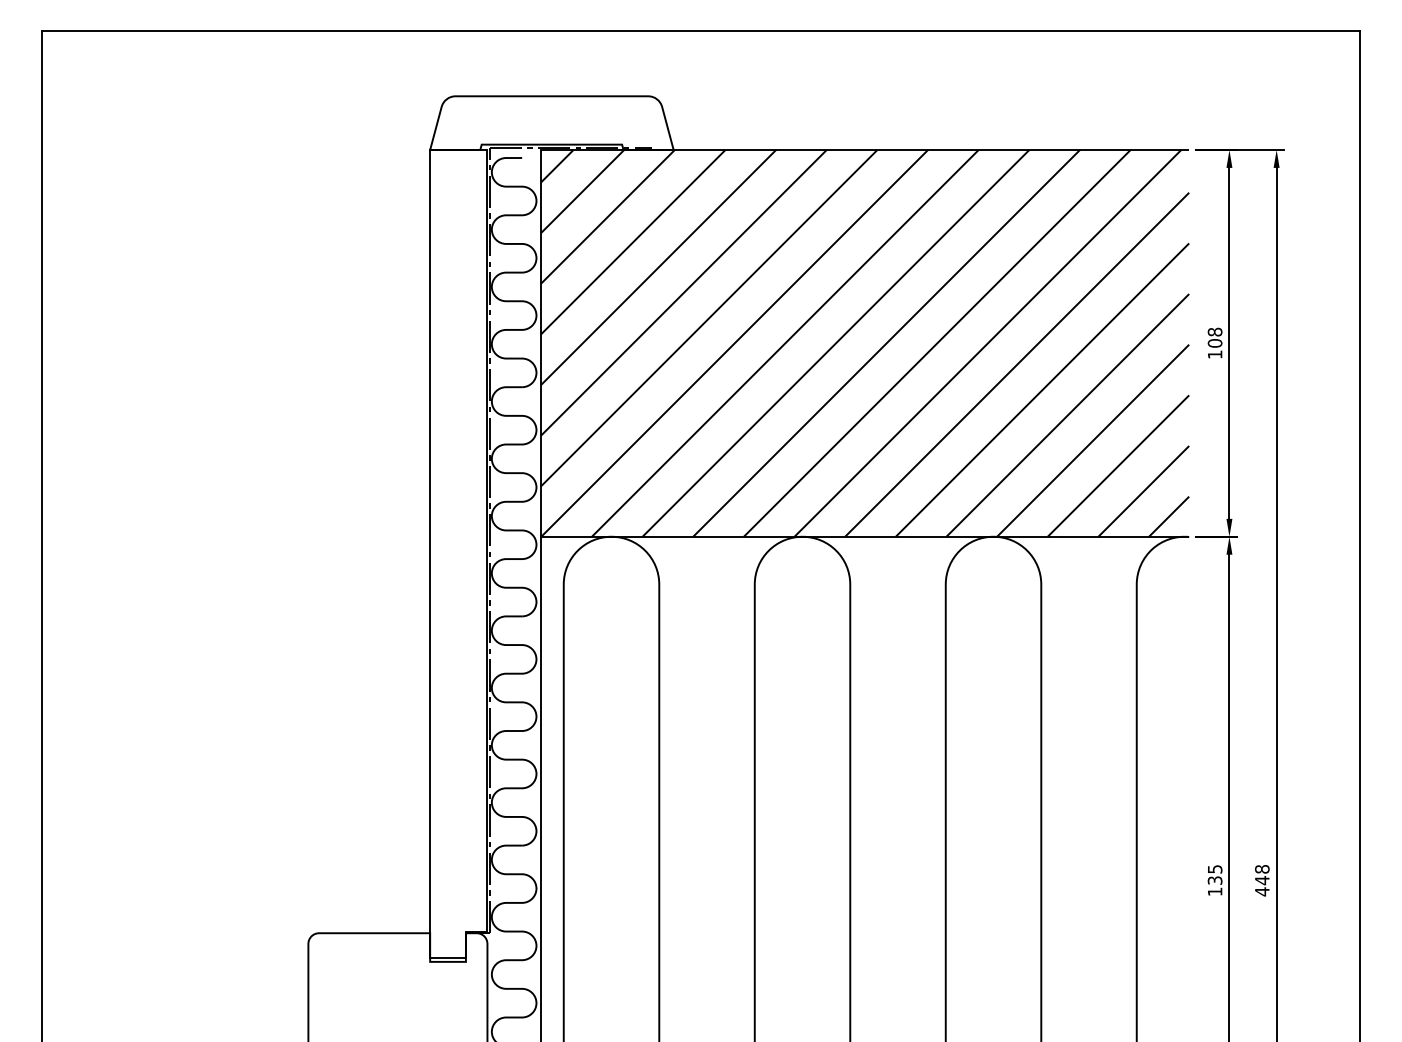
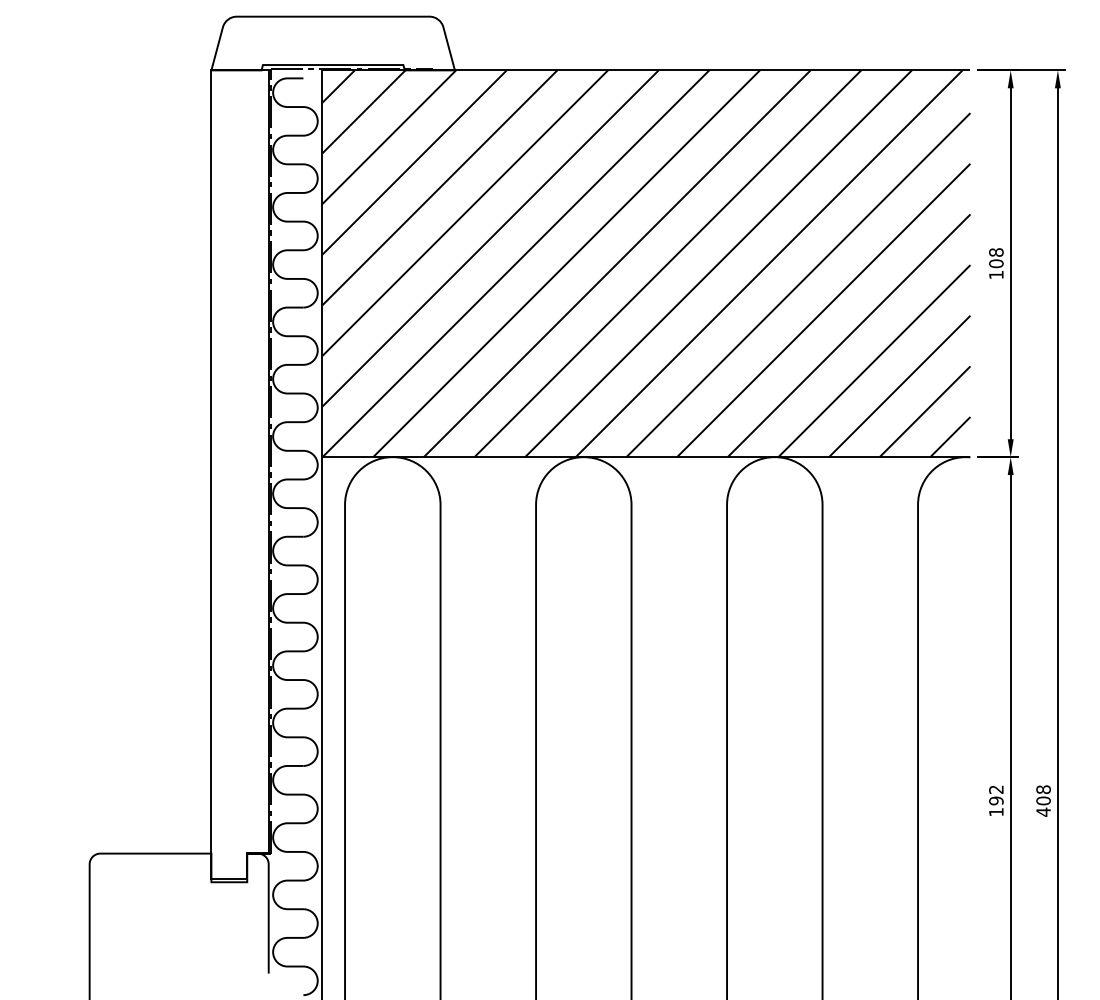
text: (1214, 874) -> (995, 794), 135 -> 192
text: (1262, 880) -> (1043, 800), 448 -> 408

